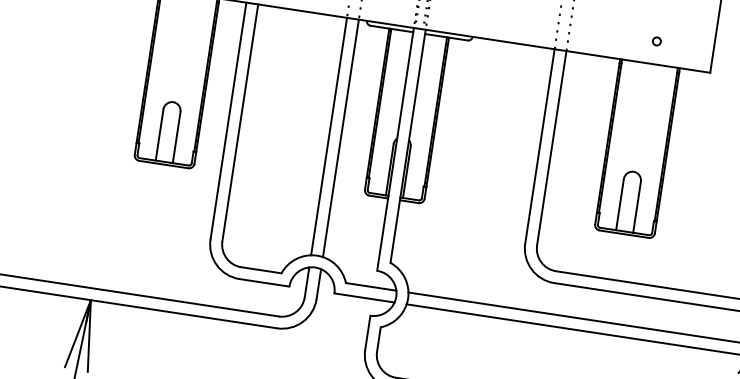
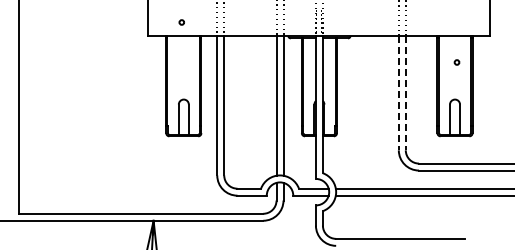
circle: (655, 41) -> (456, 62), moved
line: (539, 146) -> (398, 93), solid -> dashed
line: (551, 148) -> (405, 93), solid -> dashed

